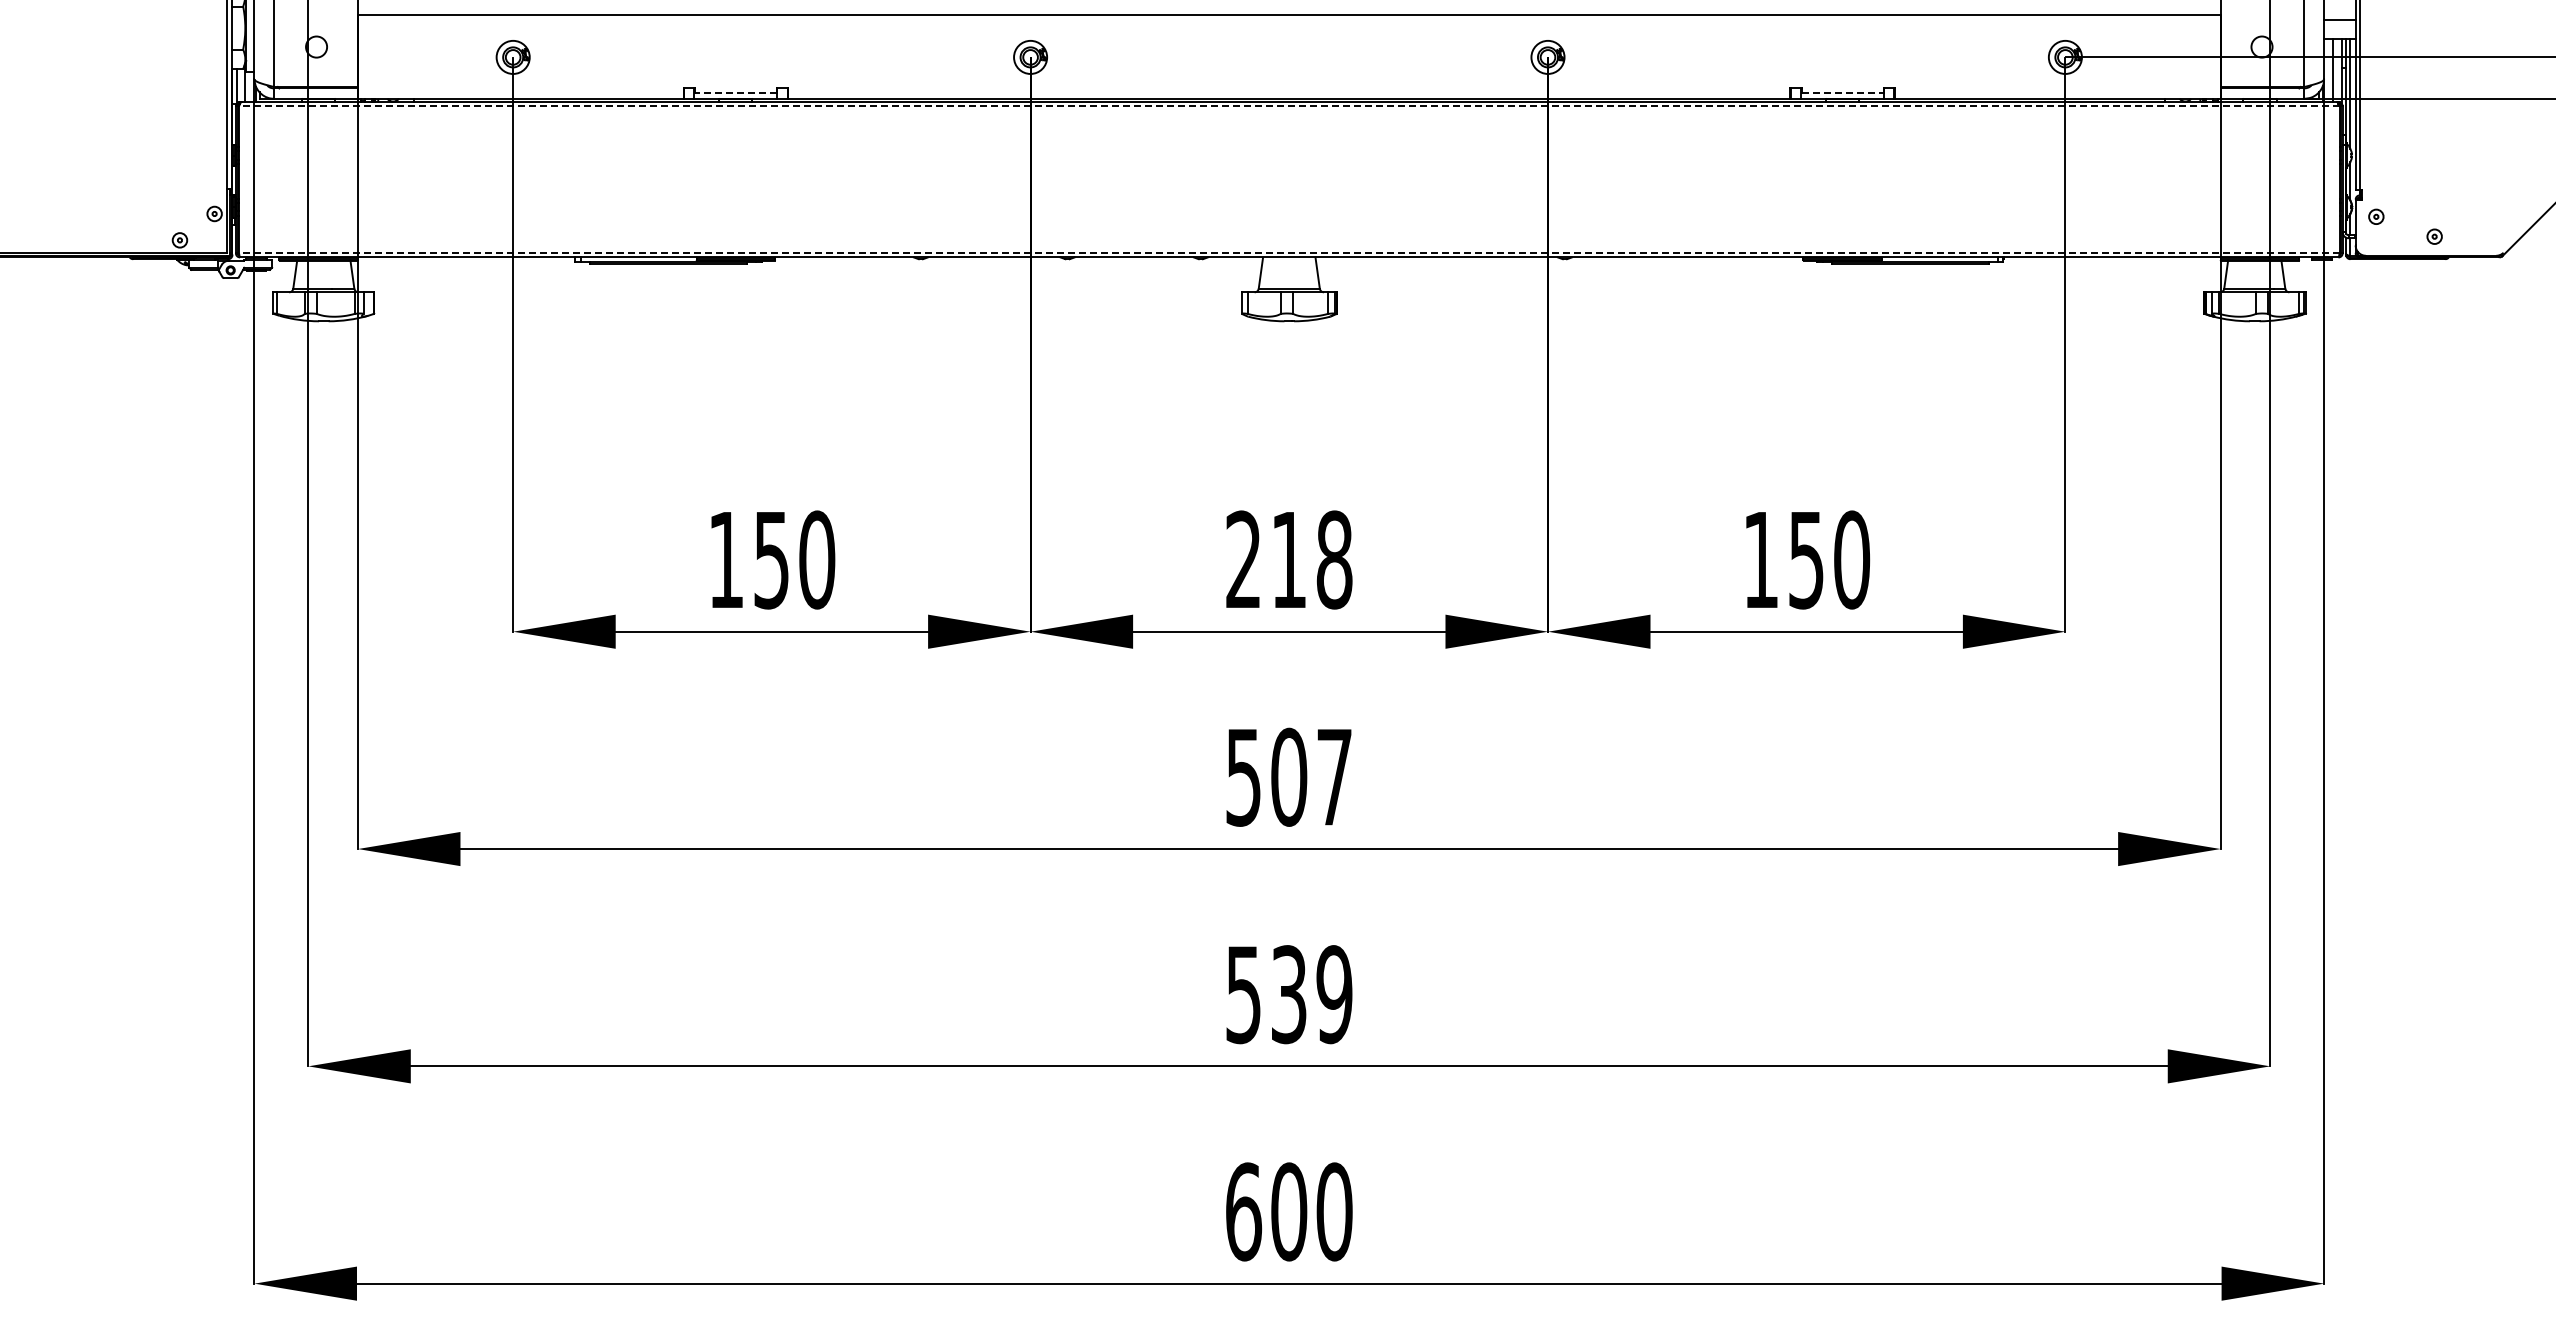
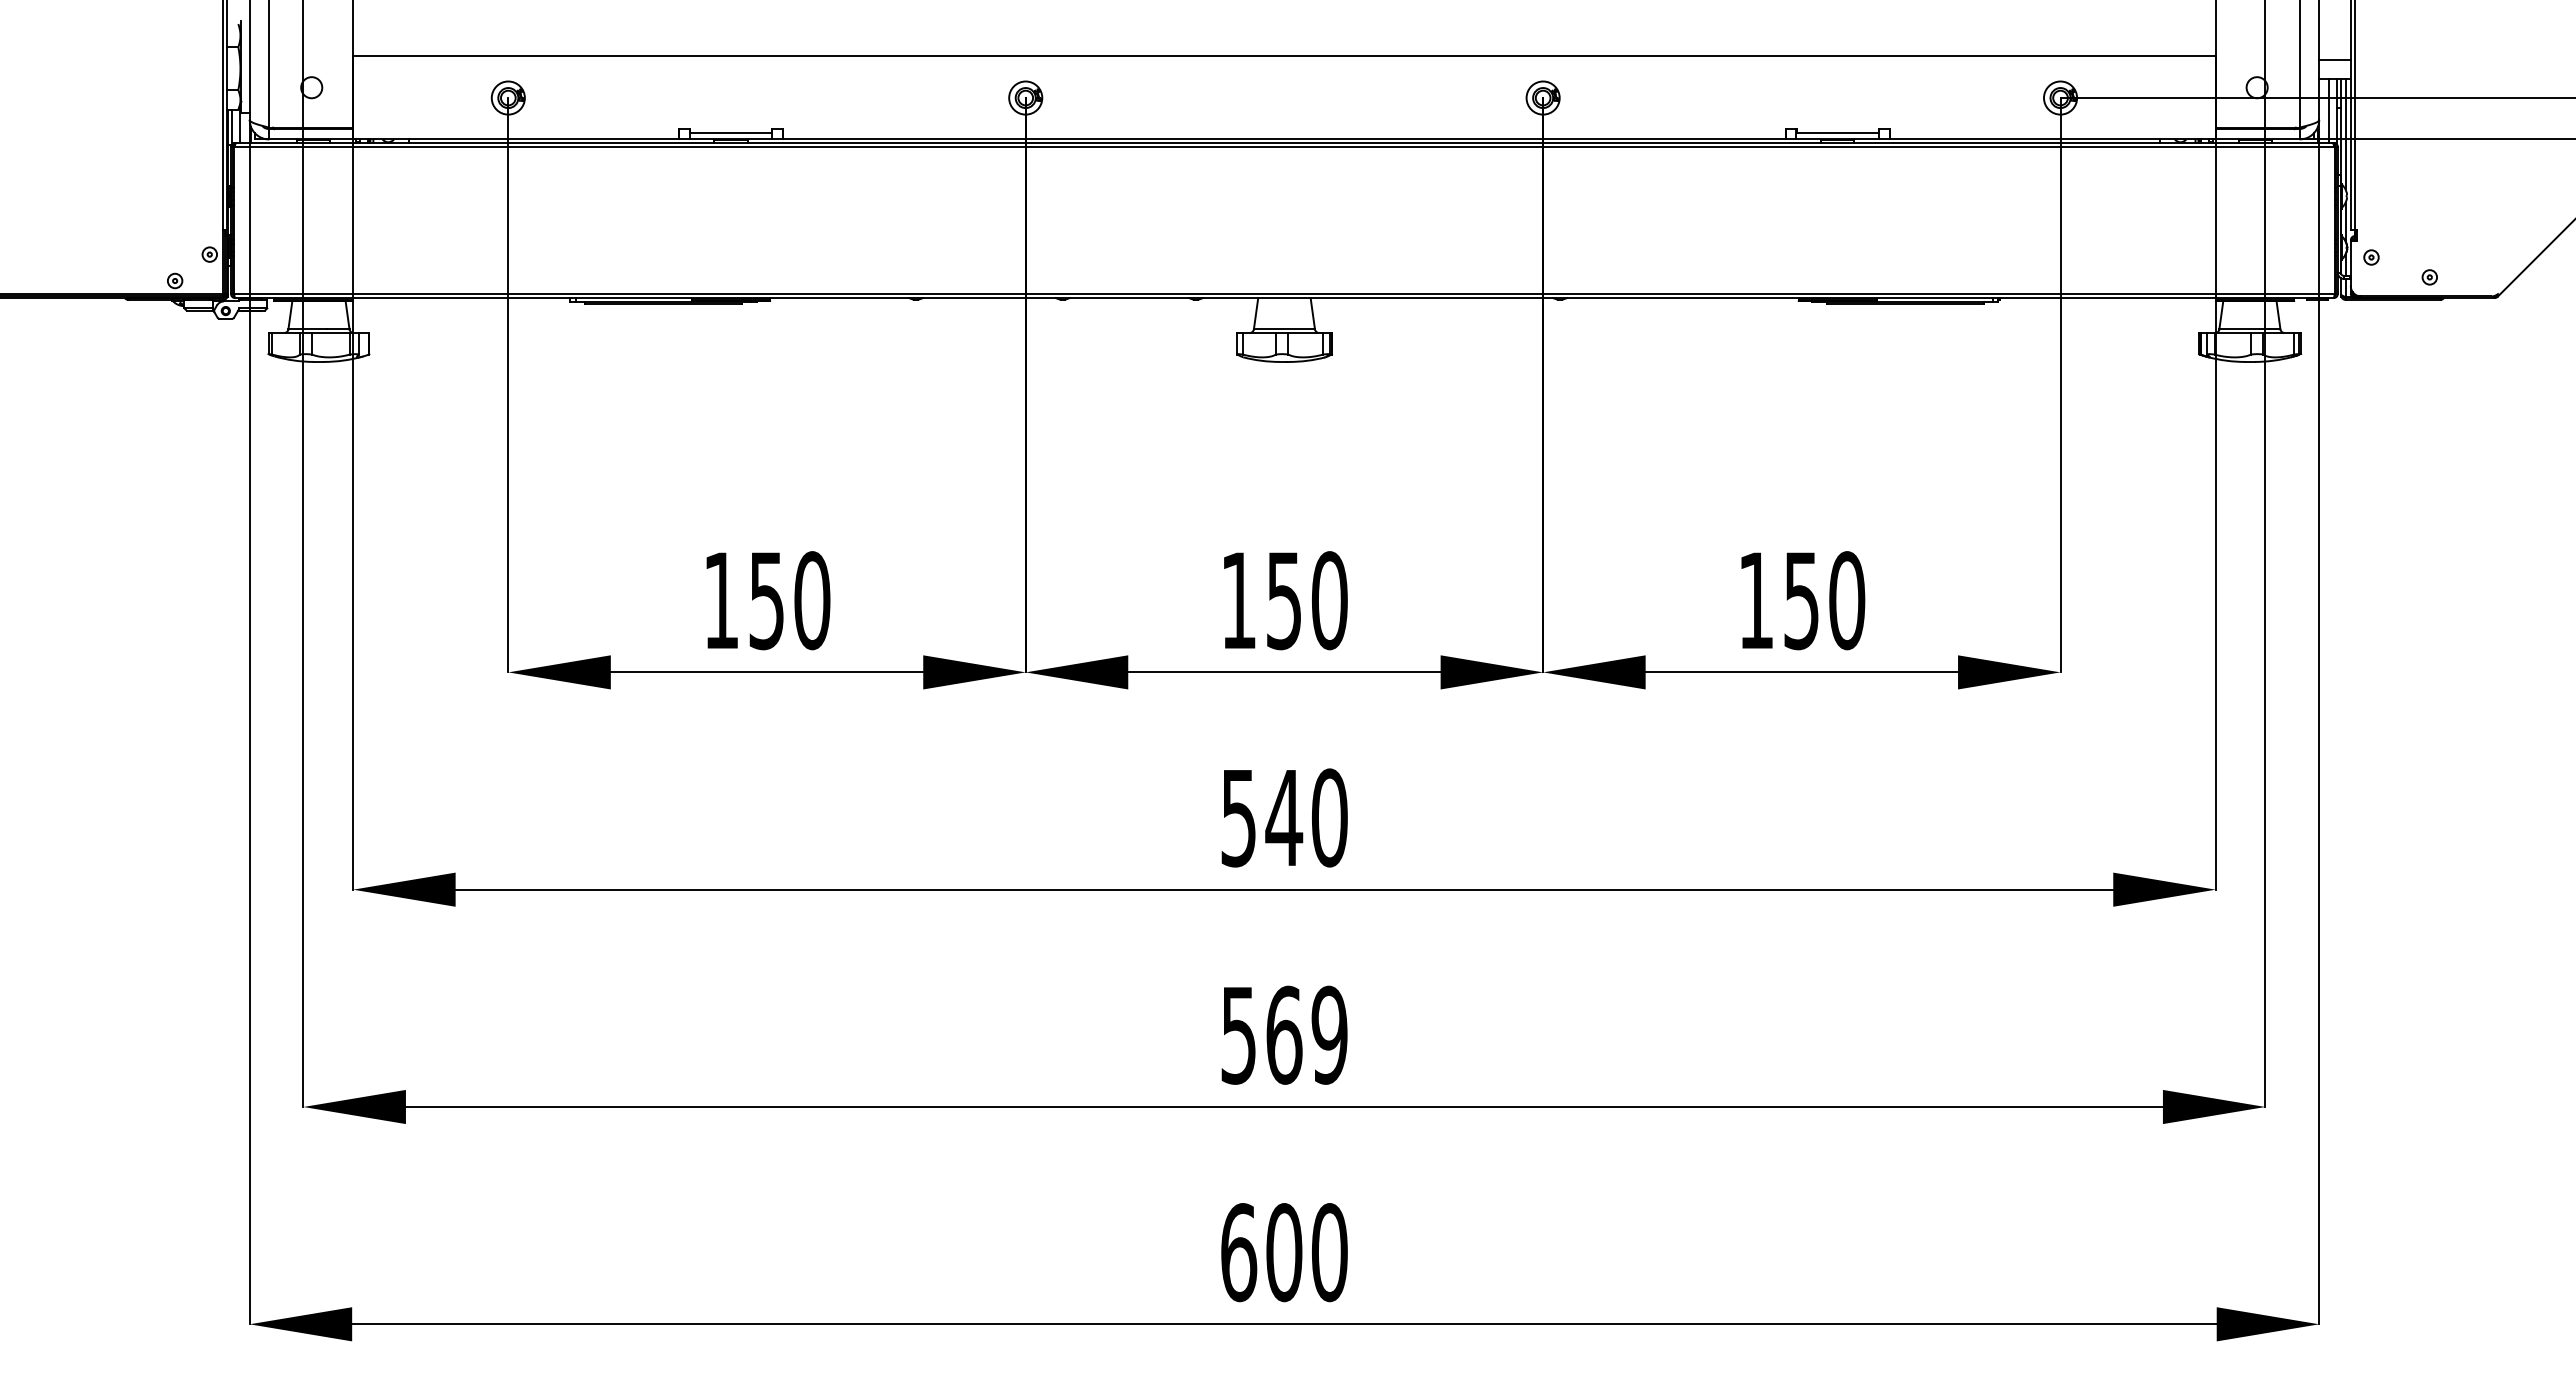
line: (736, 92) -> (731, 133), dashed -> solid
line: (1842, 92) -> (1837, 133), dashed -> solid
line: (1288, 106) -> (1283, 147), dashed -> solid
line: (1288, 252) -> (1283, 293), dashed -> solid
text: (1289, 559) -> (1284, 600), 218 -> 150
text: (1311, 776) -> (1306, 817), 507 -> 540
text: (1289, 993) -> (1284, 1034), 539 -> 569

